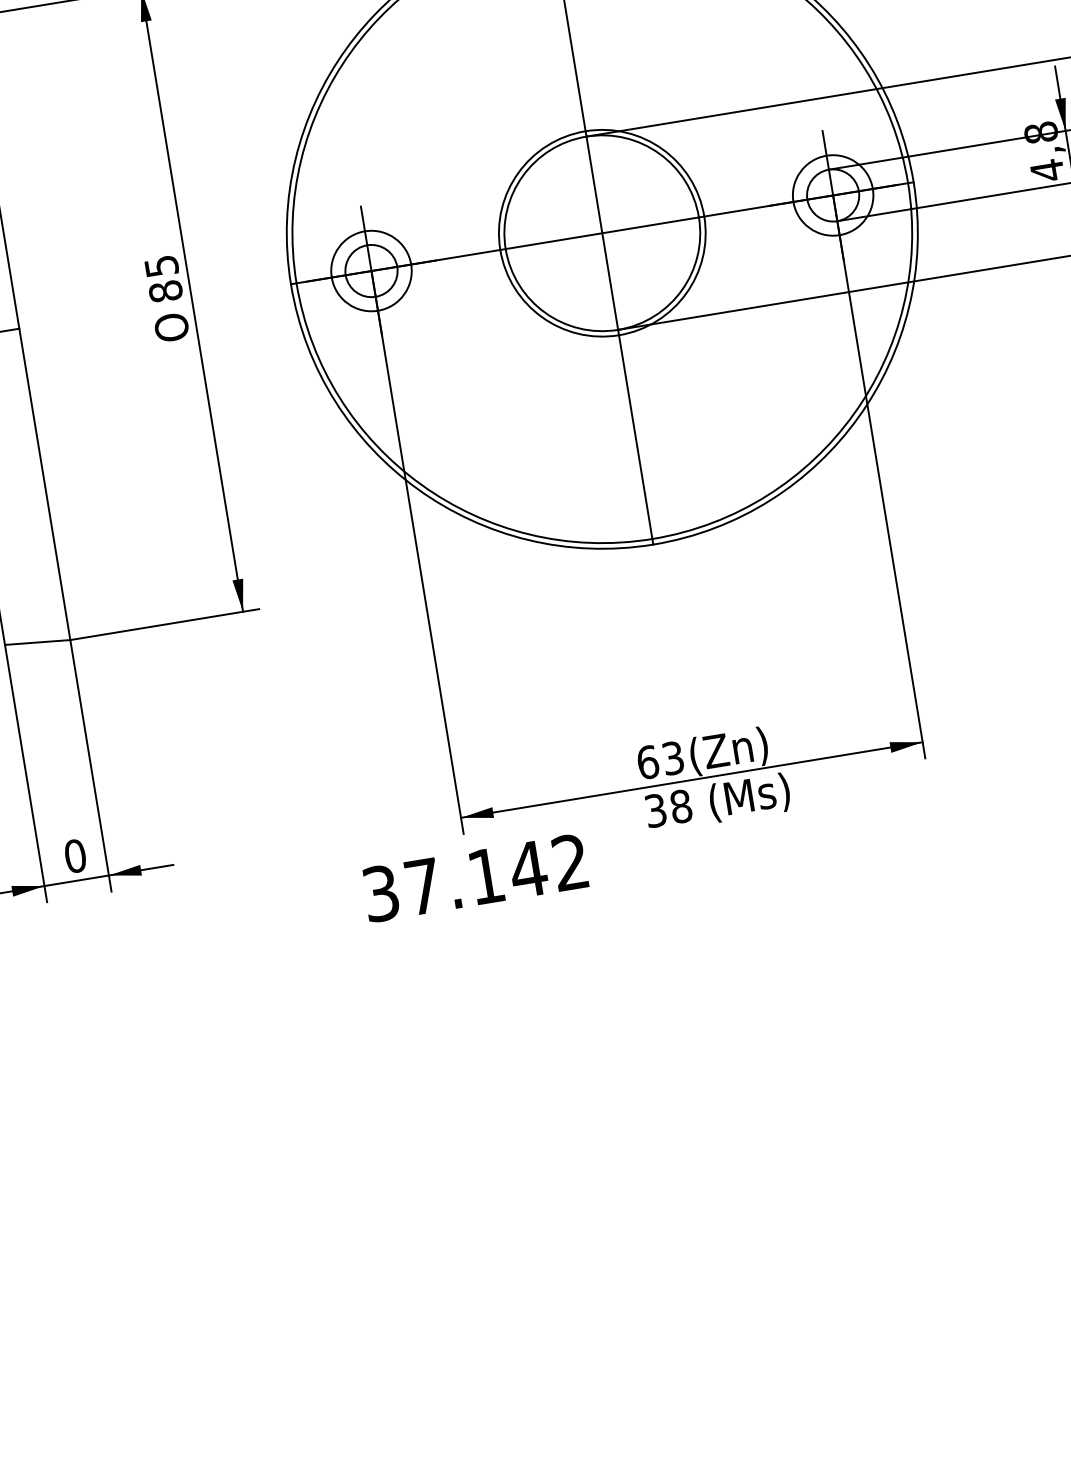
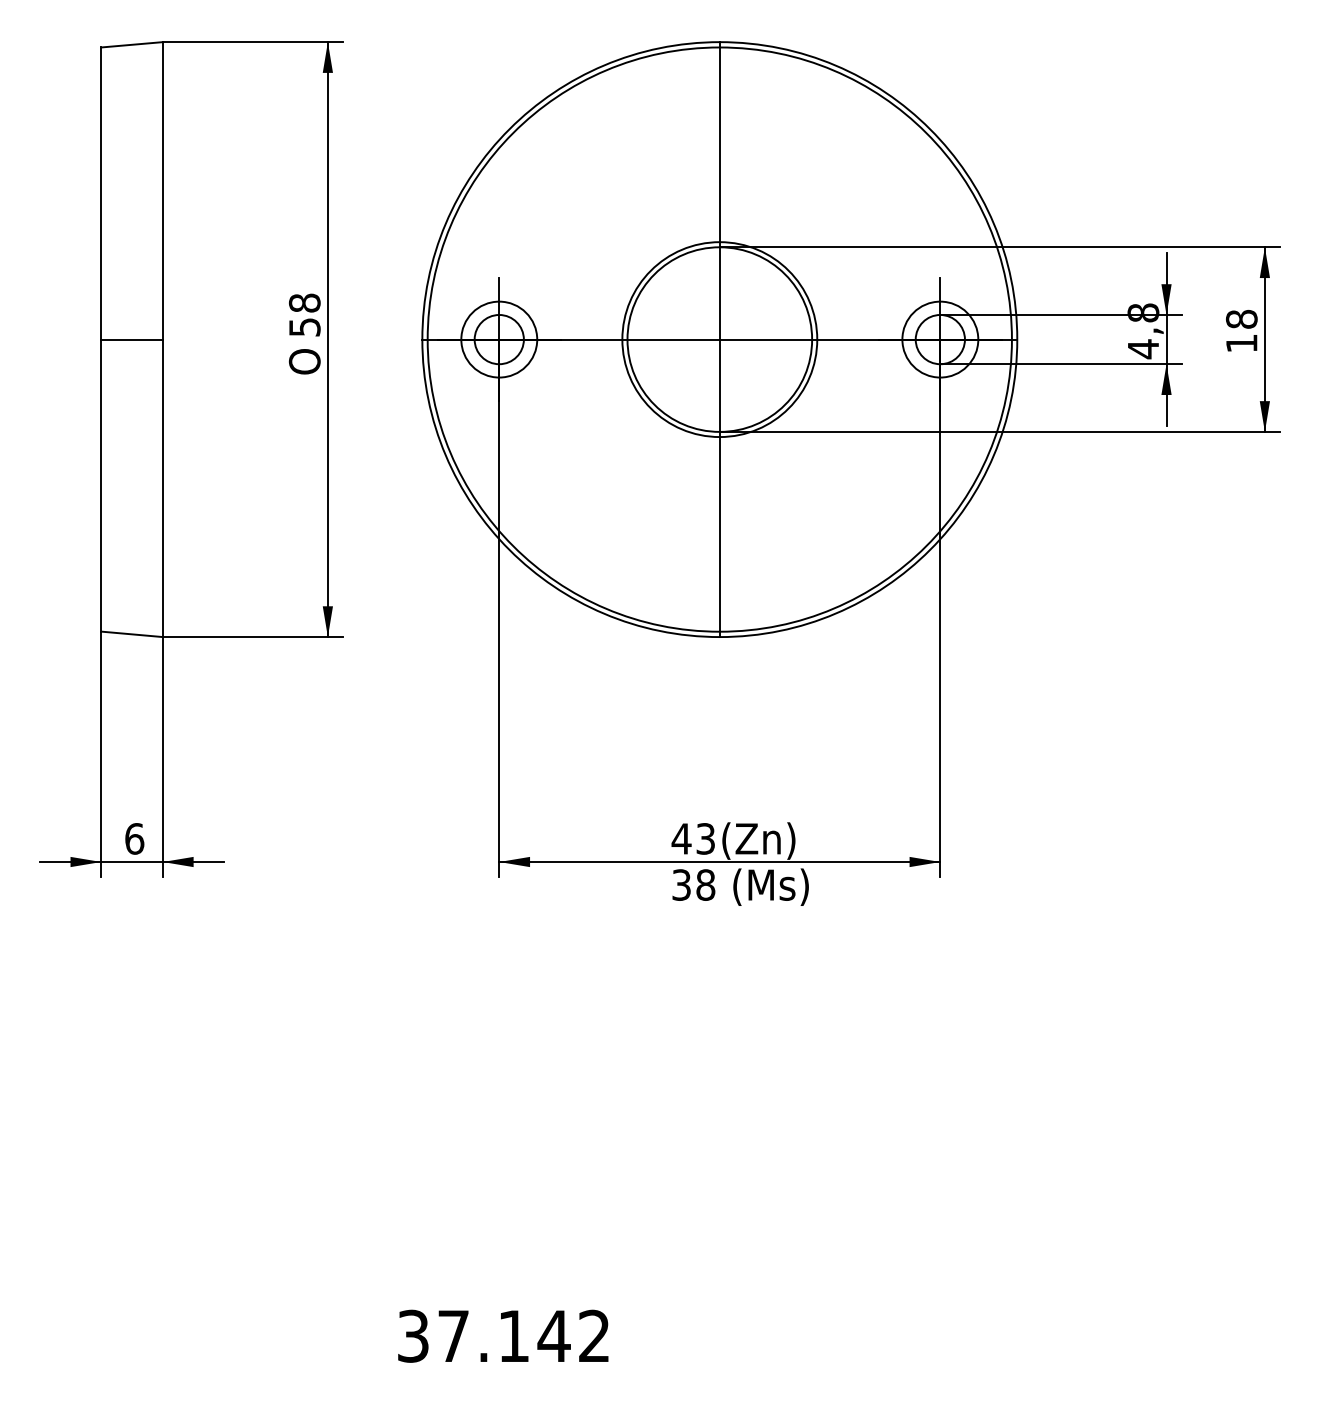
text: (163, 278) -> (304, 314), 85 -> 58
text: (647, 762) -> (681, 838), 63 -> 43
text: (75, 855) -> (134, 838), 0 -> 6
text: (475, 877) -> (503, 1335), moved

